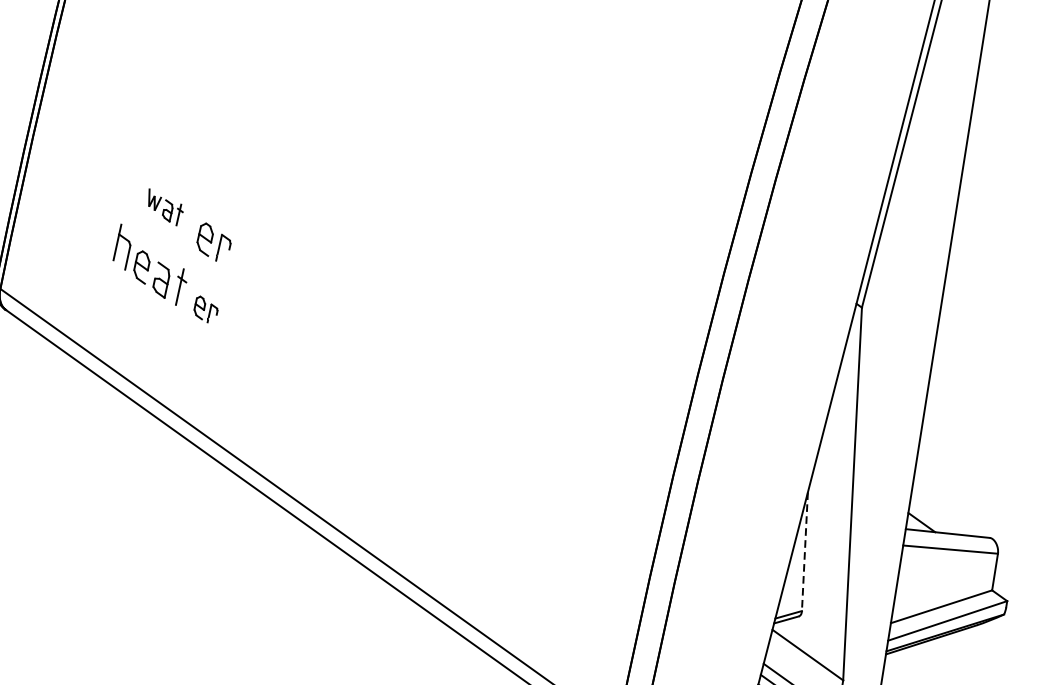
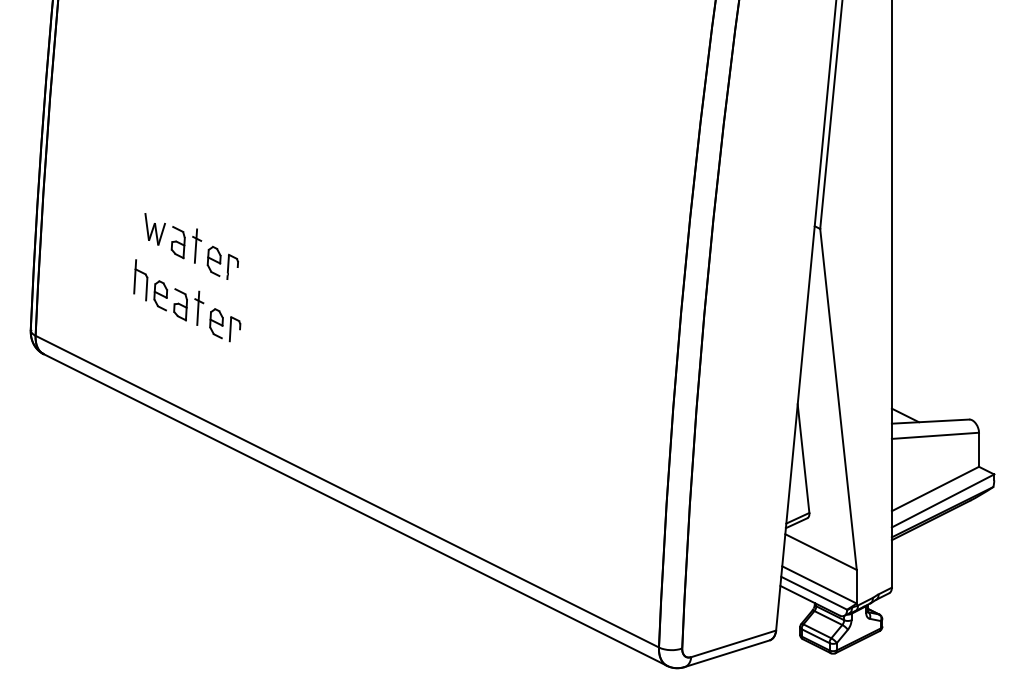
part: (165, 207) -> (173, 238), size x1.67
part: (206, 310) -> (225, 325), size x1.43
line: (804, 551) -> (803, 458), dashed -> solid

